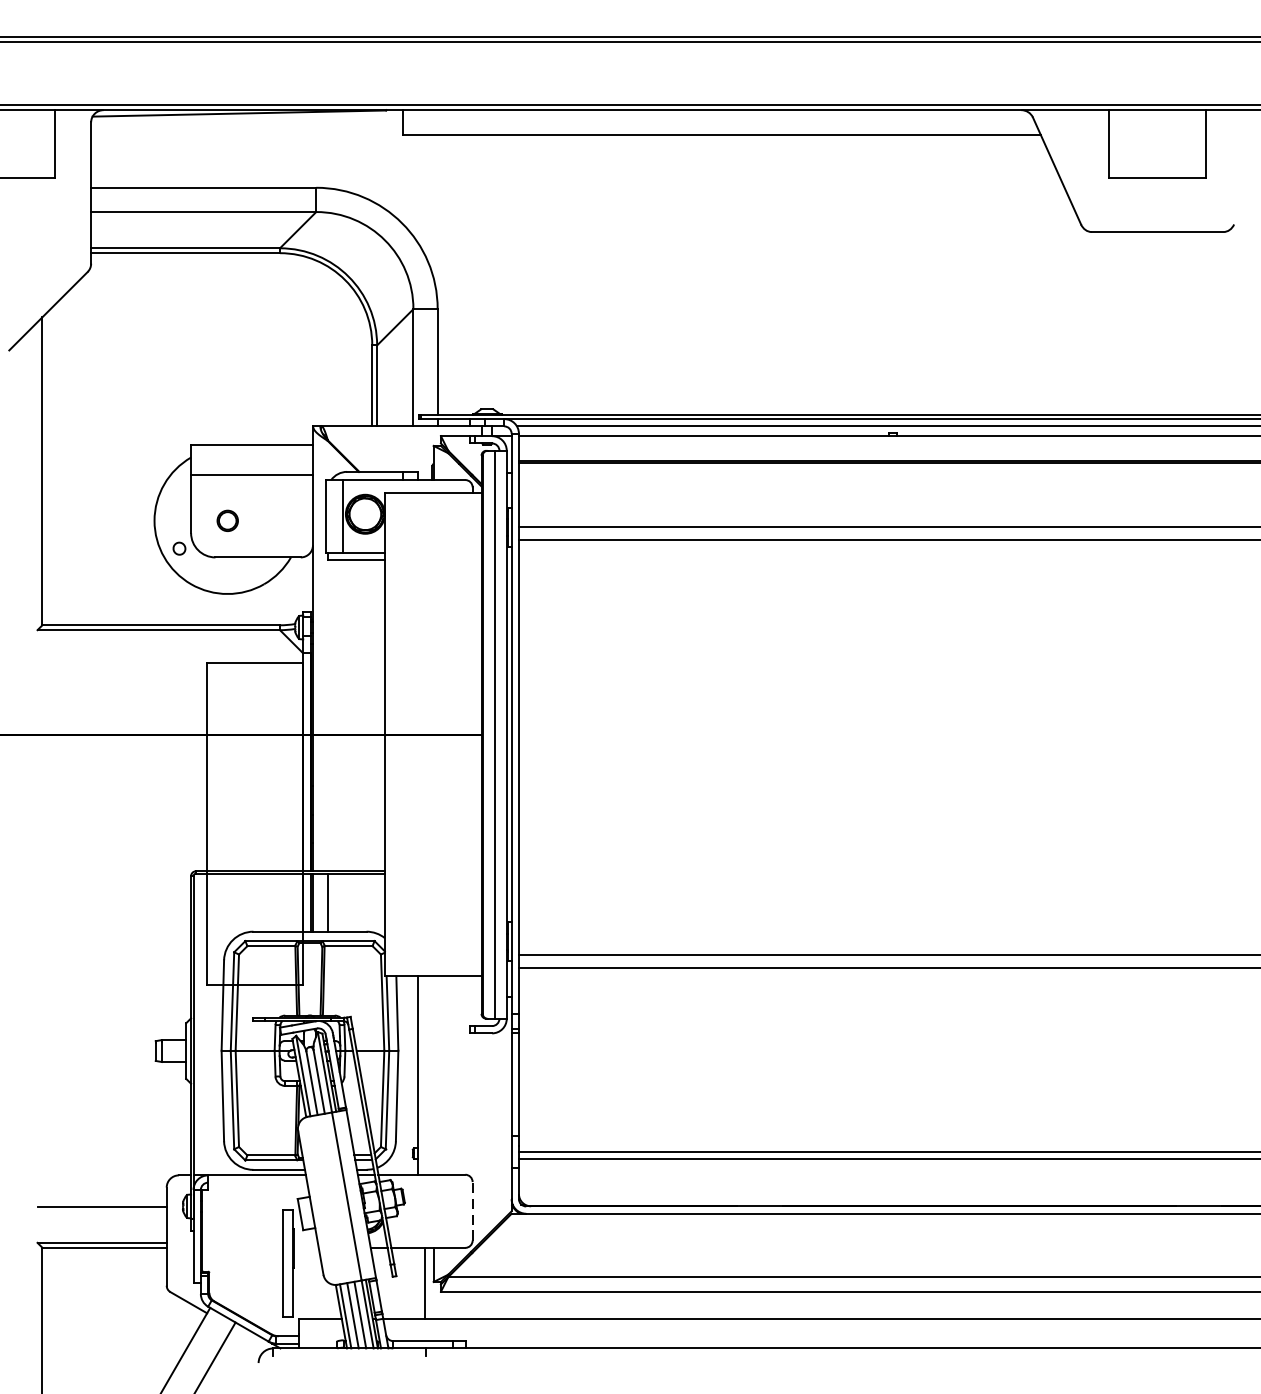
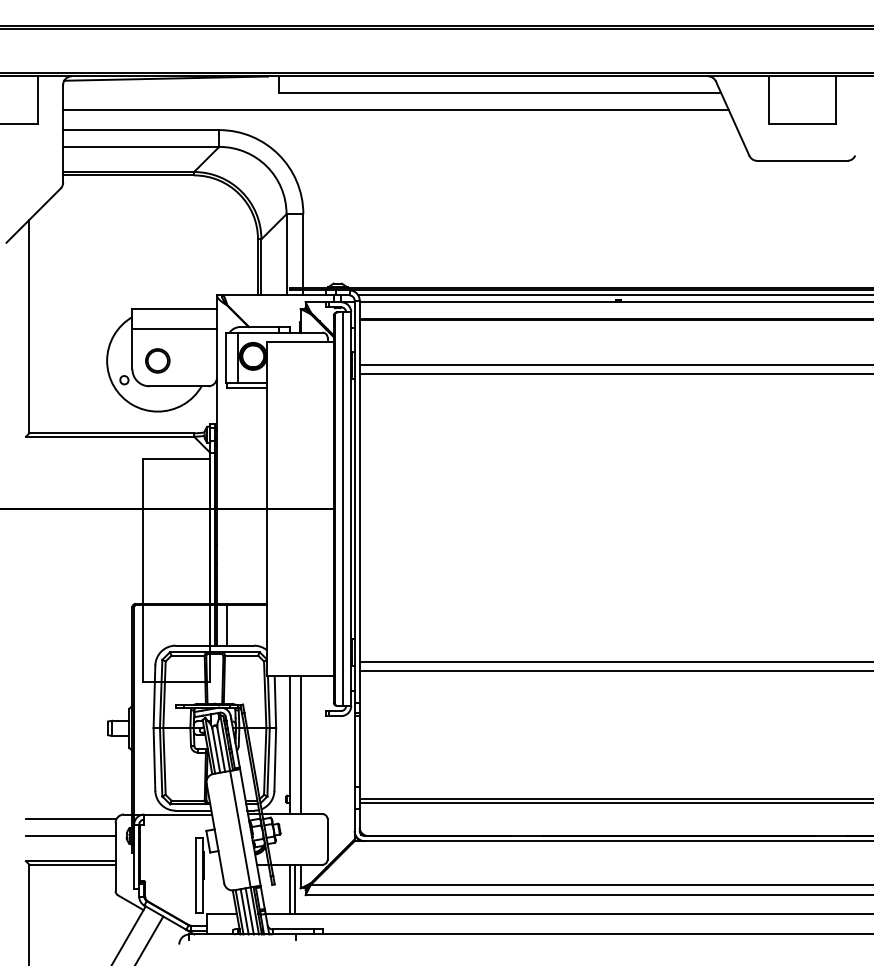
line: (570, 159) -> (395, 110), added
part: (227, 520) -> (157, 360), size x1.67
line: (433, 1075) -> (300, 745), added
line: (103, 1182) -> (71, 819), added
line: (472, 1209) -> (327, 838), dashed -> solid
line: (417, 1283) -> (289, 889), added

